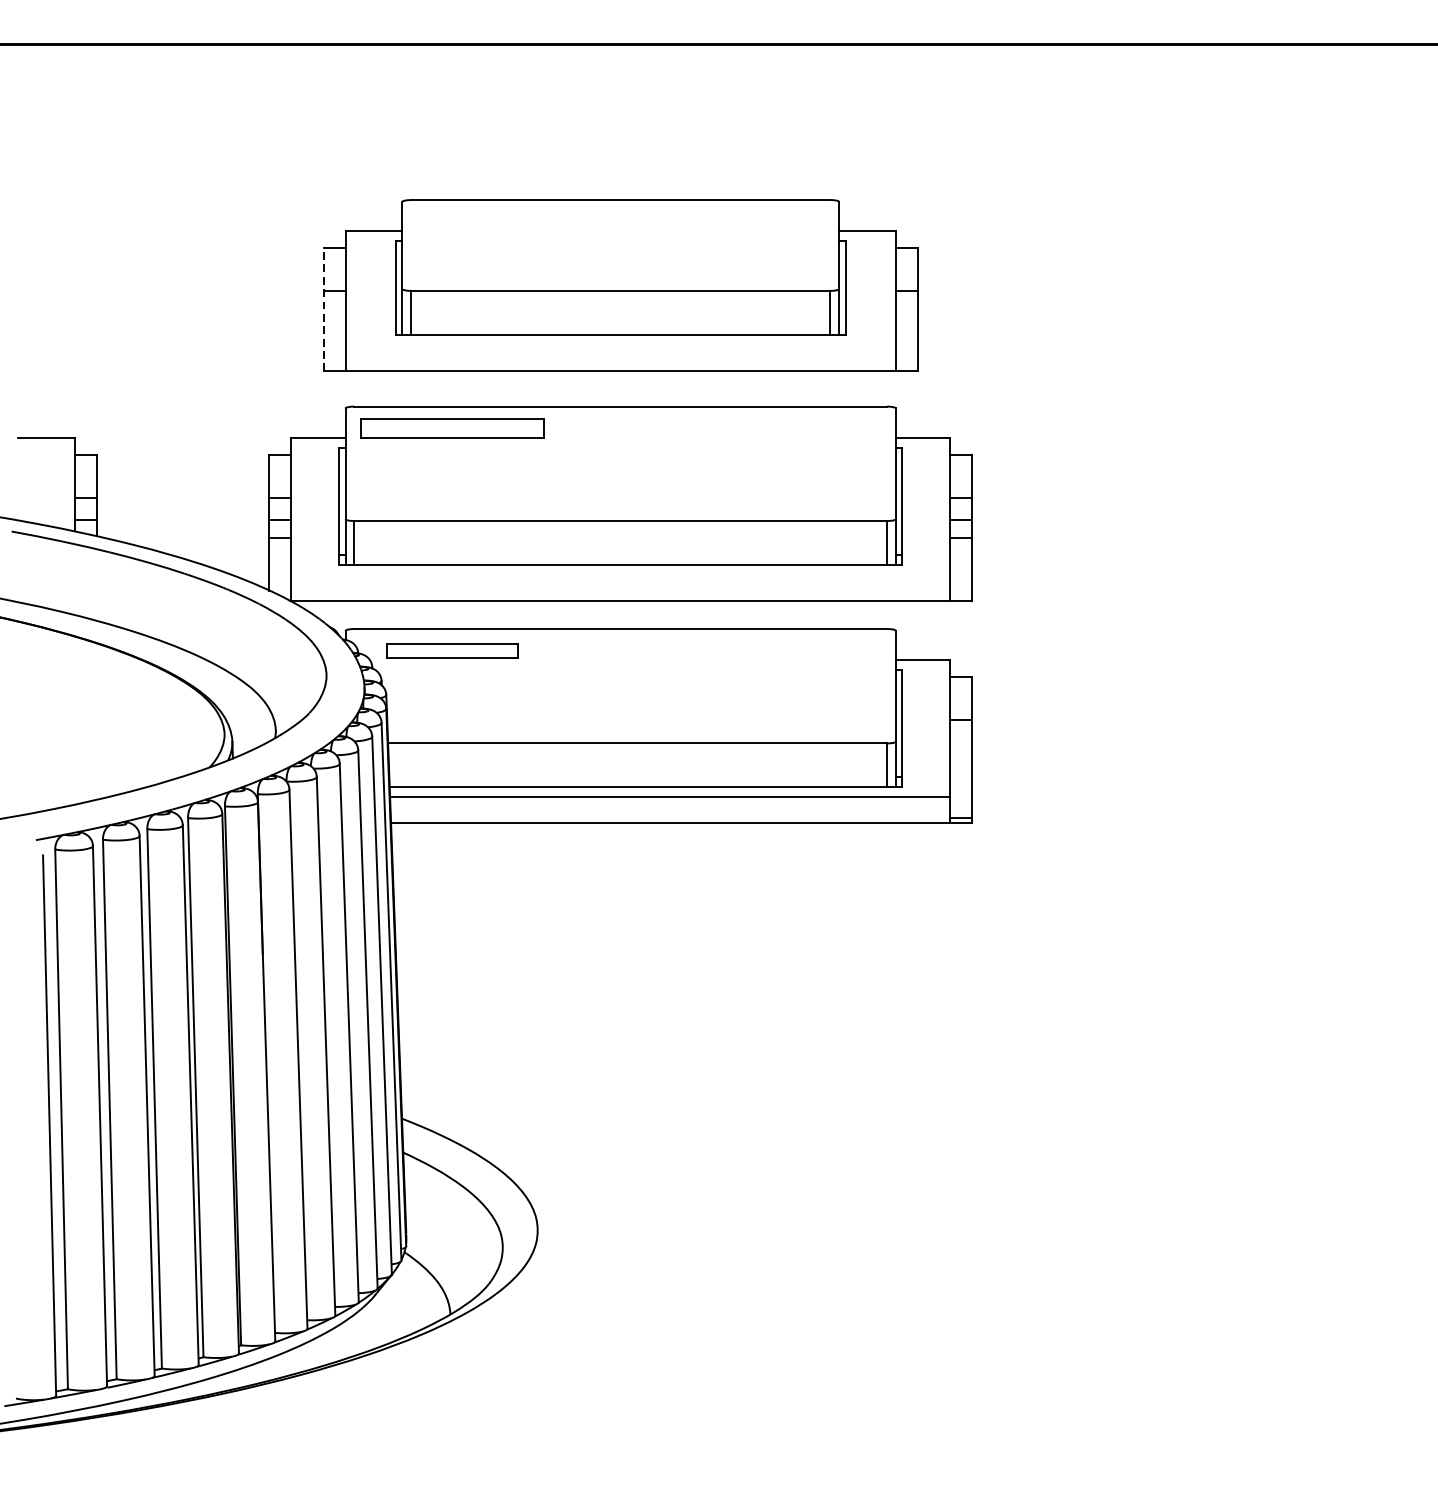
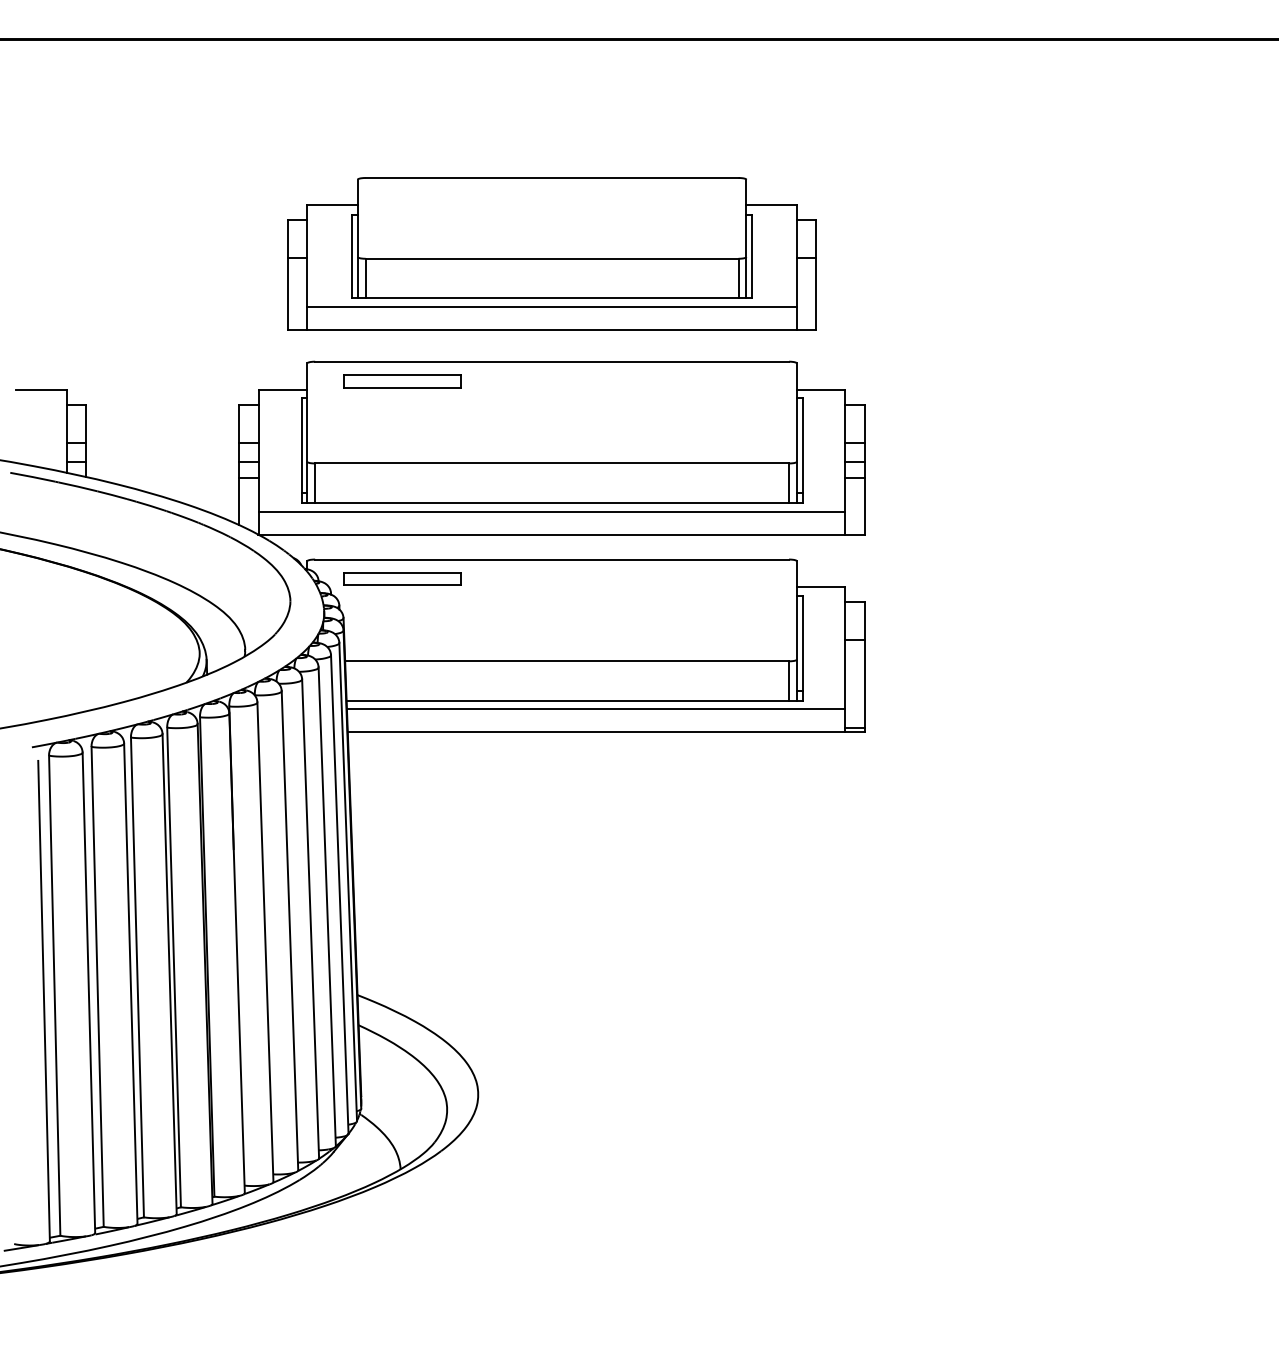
line: (323, 309) -> (287, 275), dashed -> solid
line: (620, 345) -> (551, 307), added
part: (452, 428) -> (402, 381), size x0.71
line: (620, 575) -> (551, 511), added

